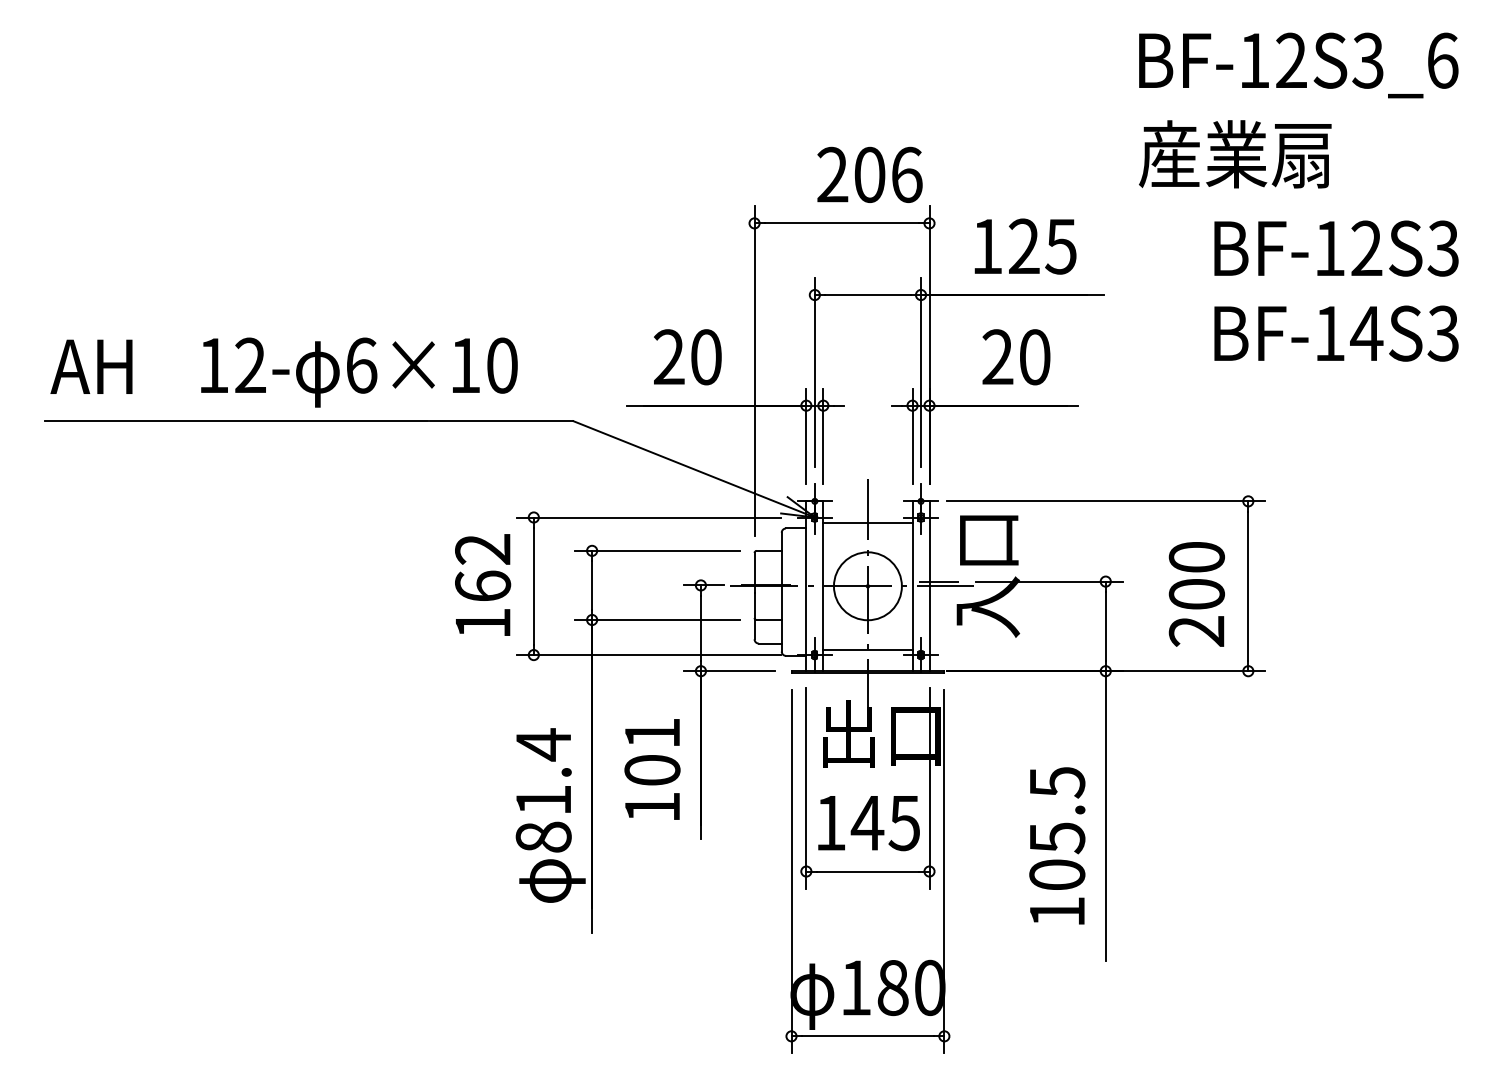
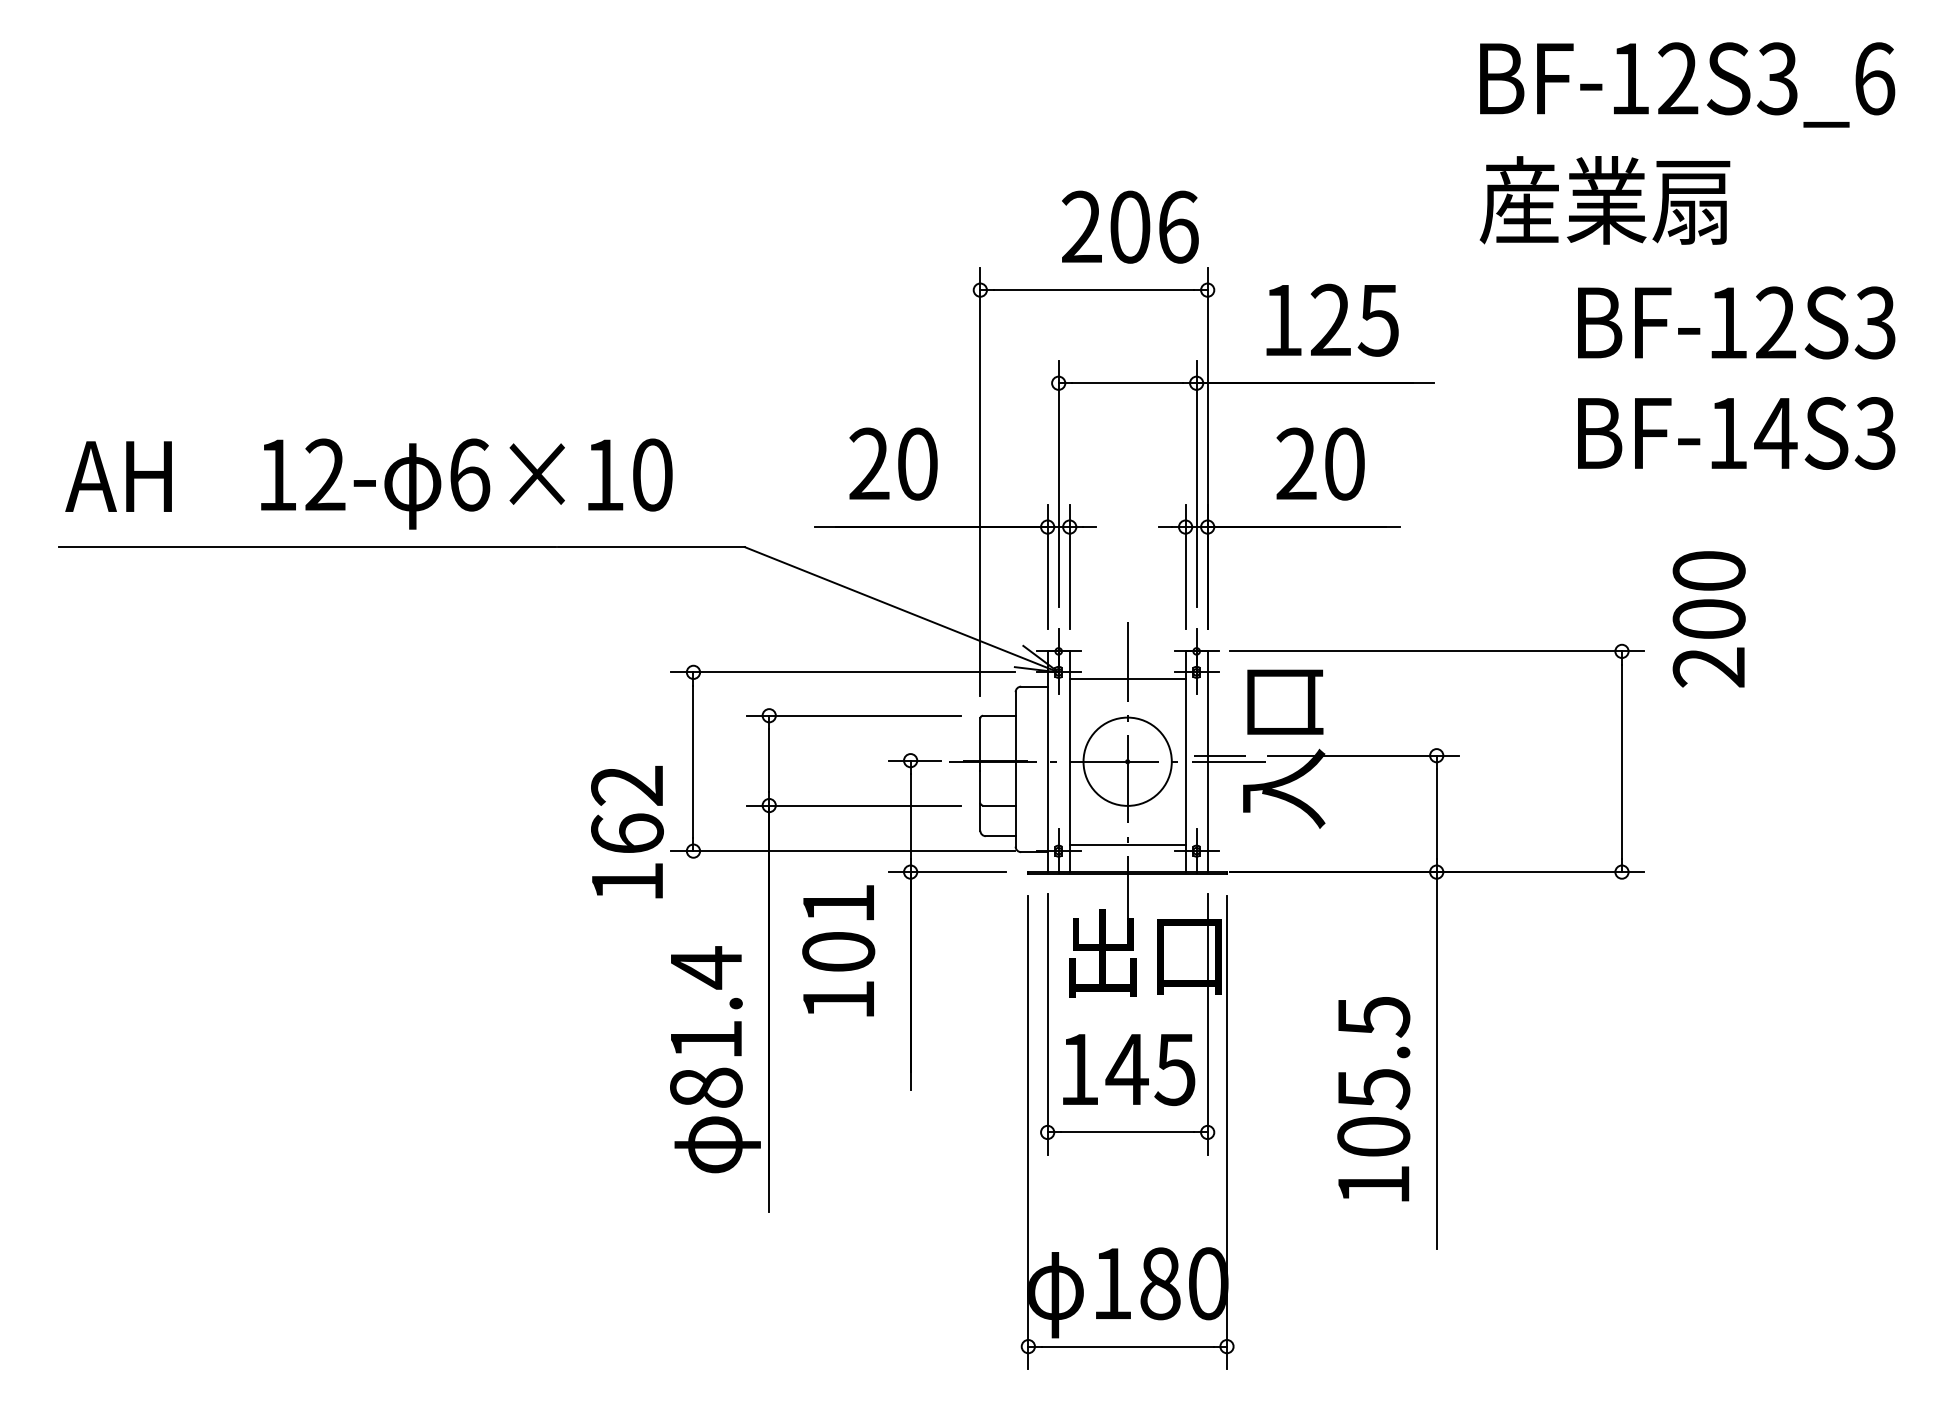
text: (483, 585) -> (627, 832), moved
text: (1196, 594) -> (1708, 619), moved
text: (652, 769) -> (838, 950), moved

